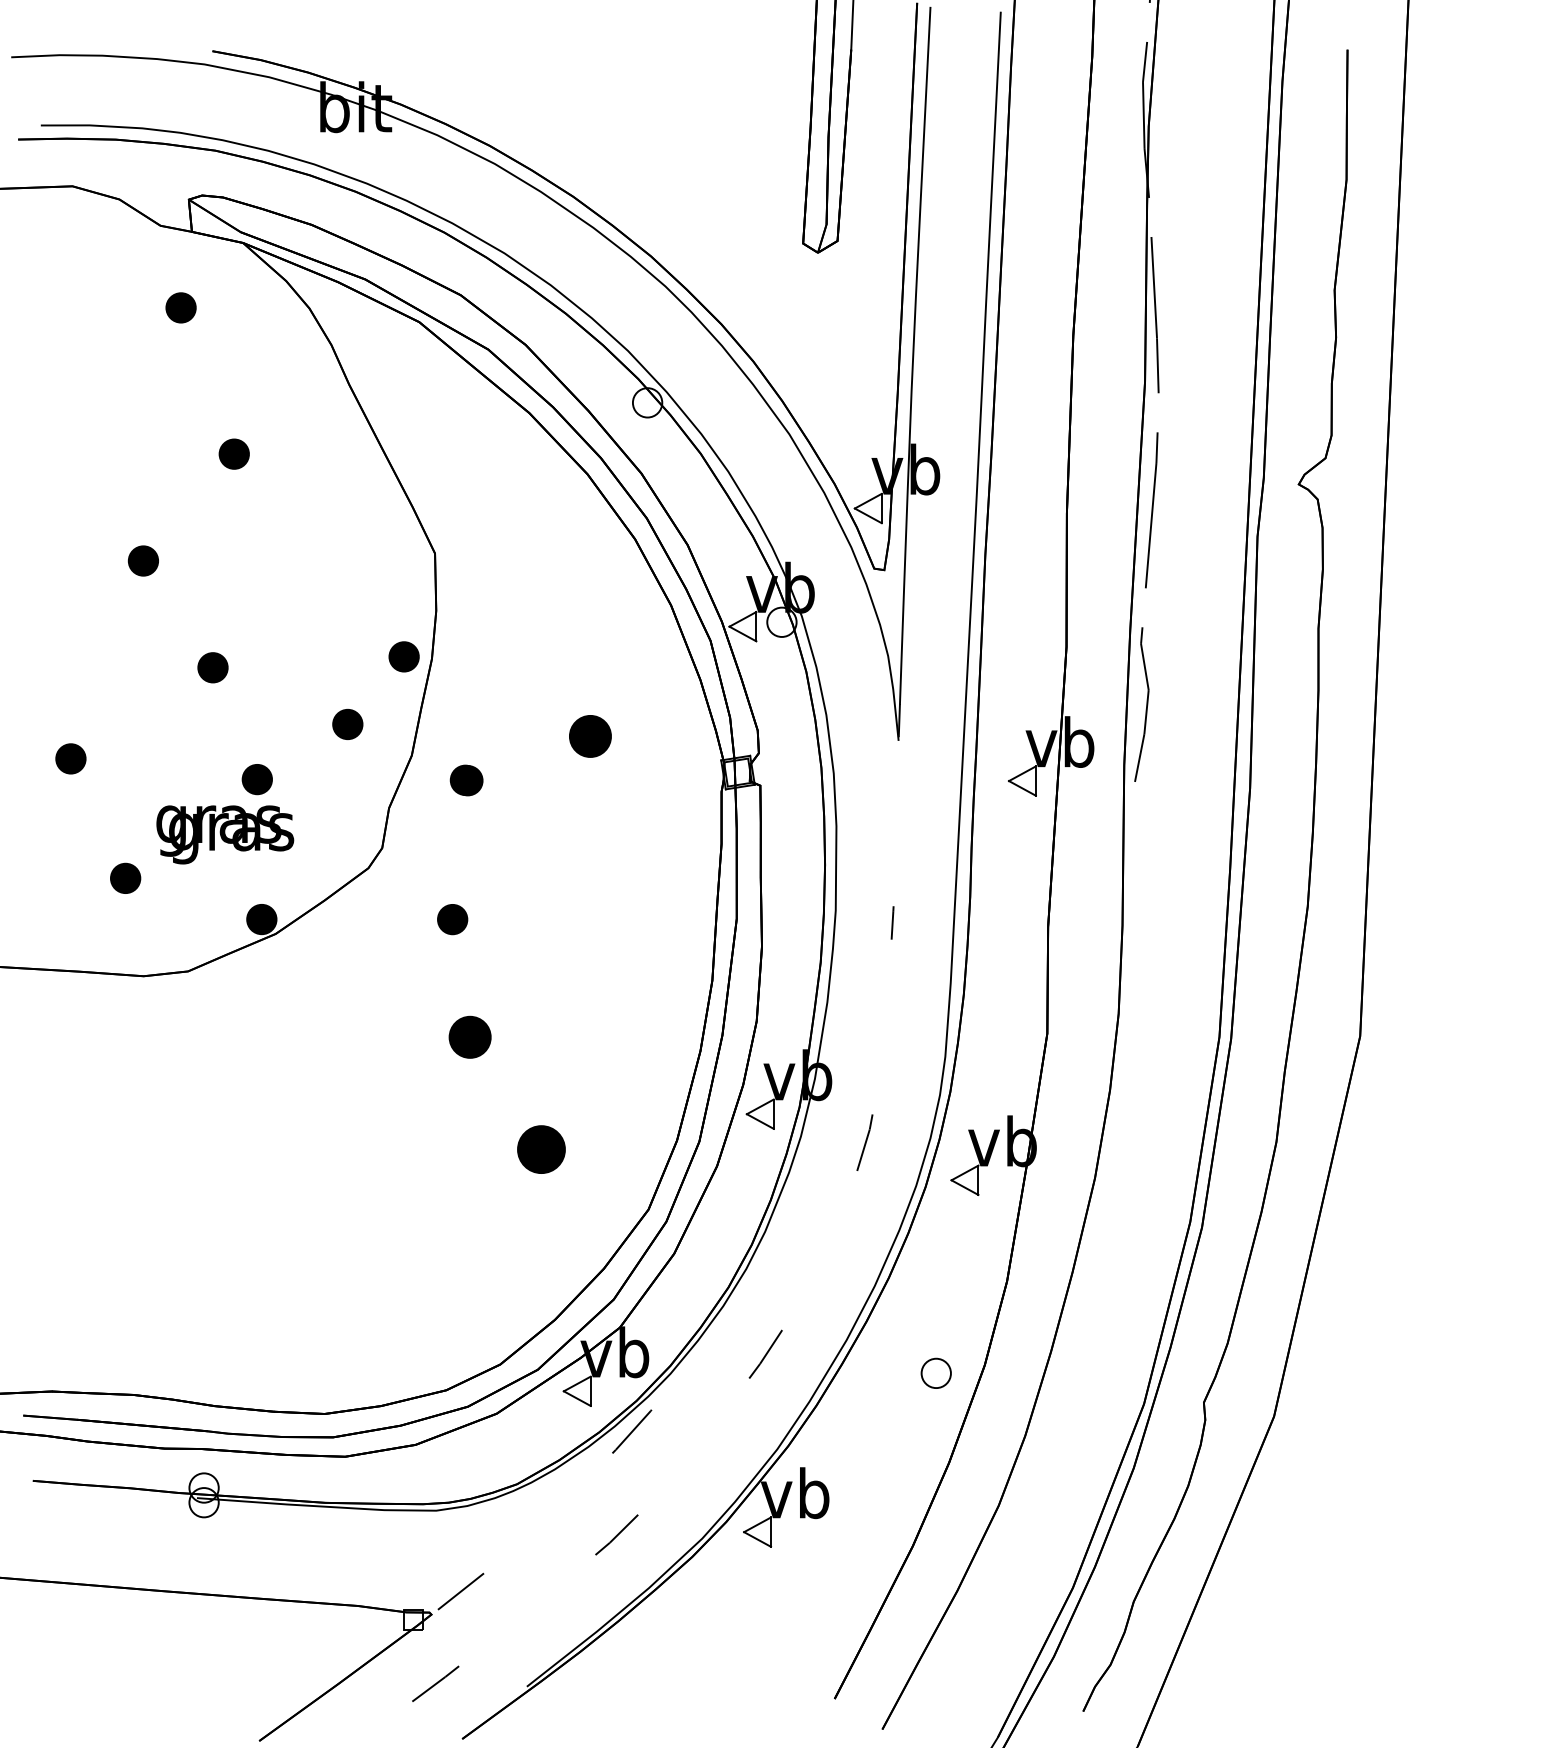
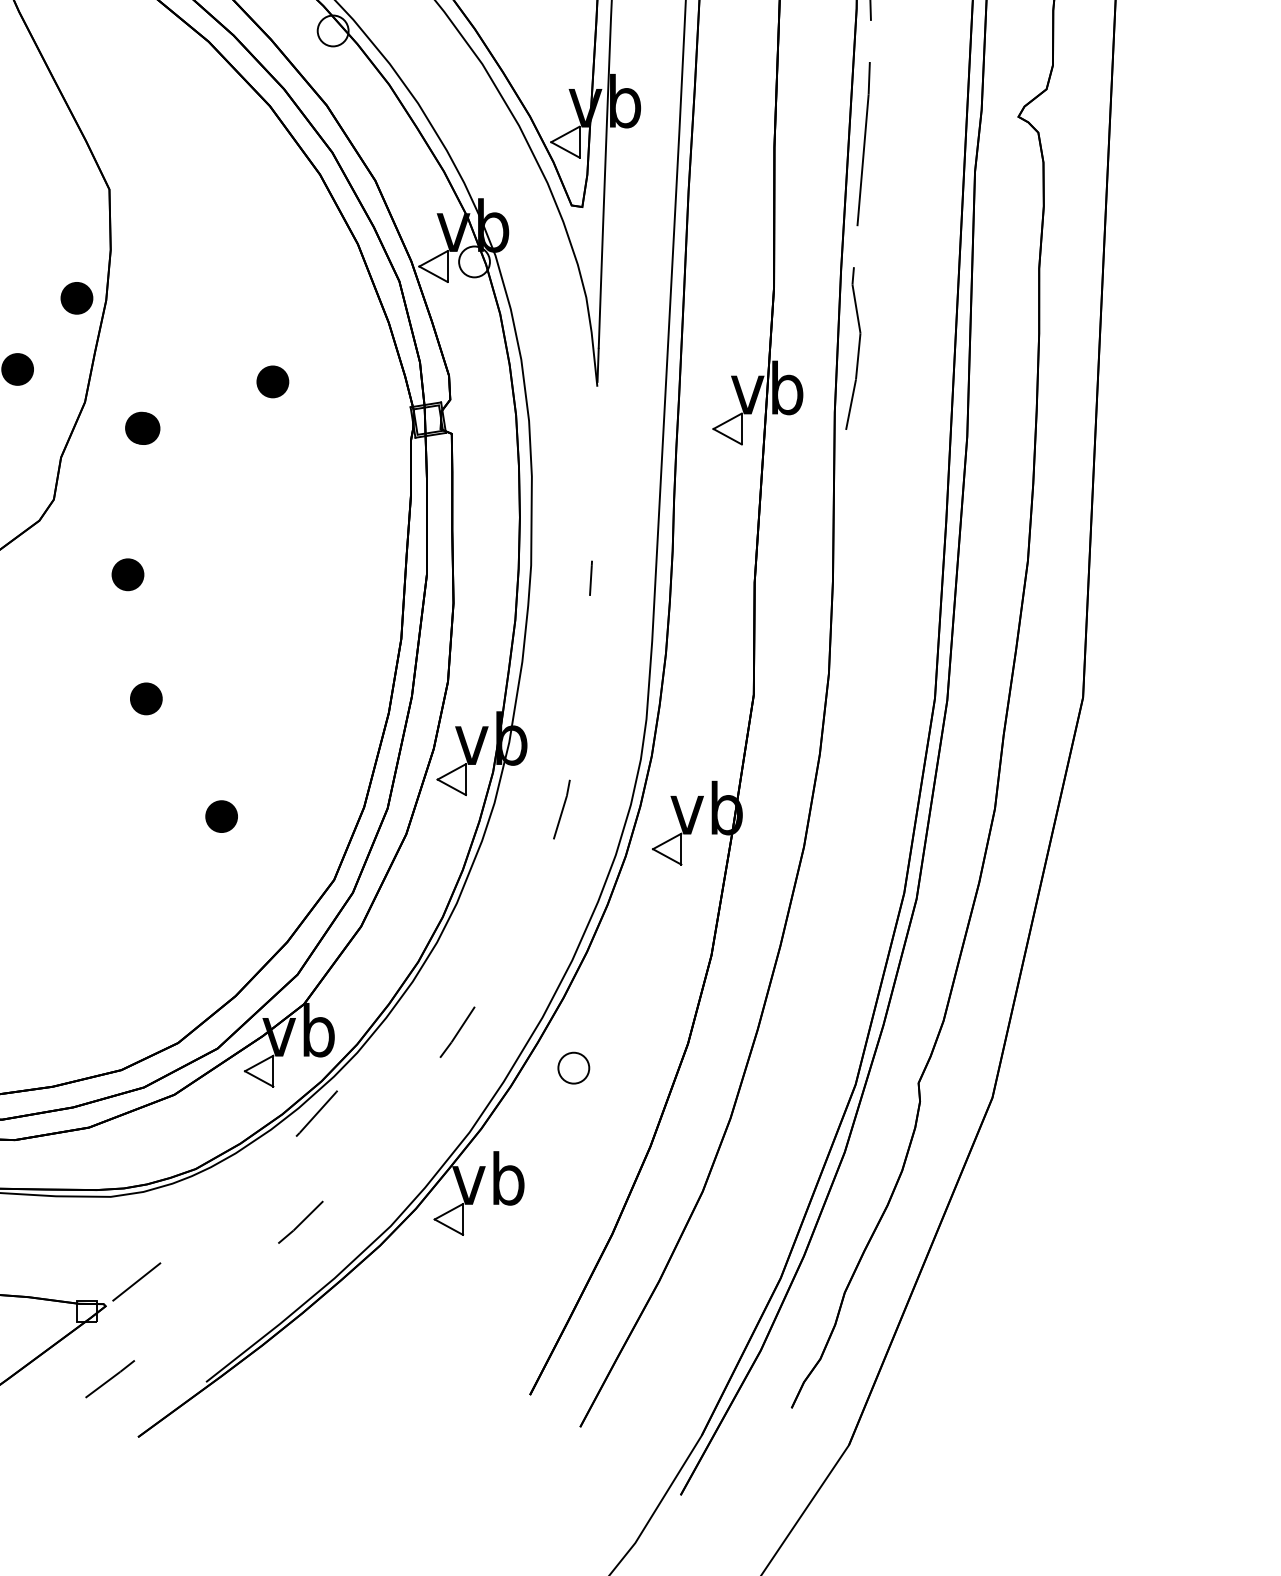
part: (589, 735) -> (272, 381), size x0.71
part: (469, 1037) -> (145, 698), size x0.71
part: (541, 1148) -> (221, 815), size x0.62
part: (935, 1372) -> (572, 1067), moved

